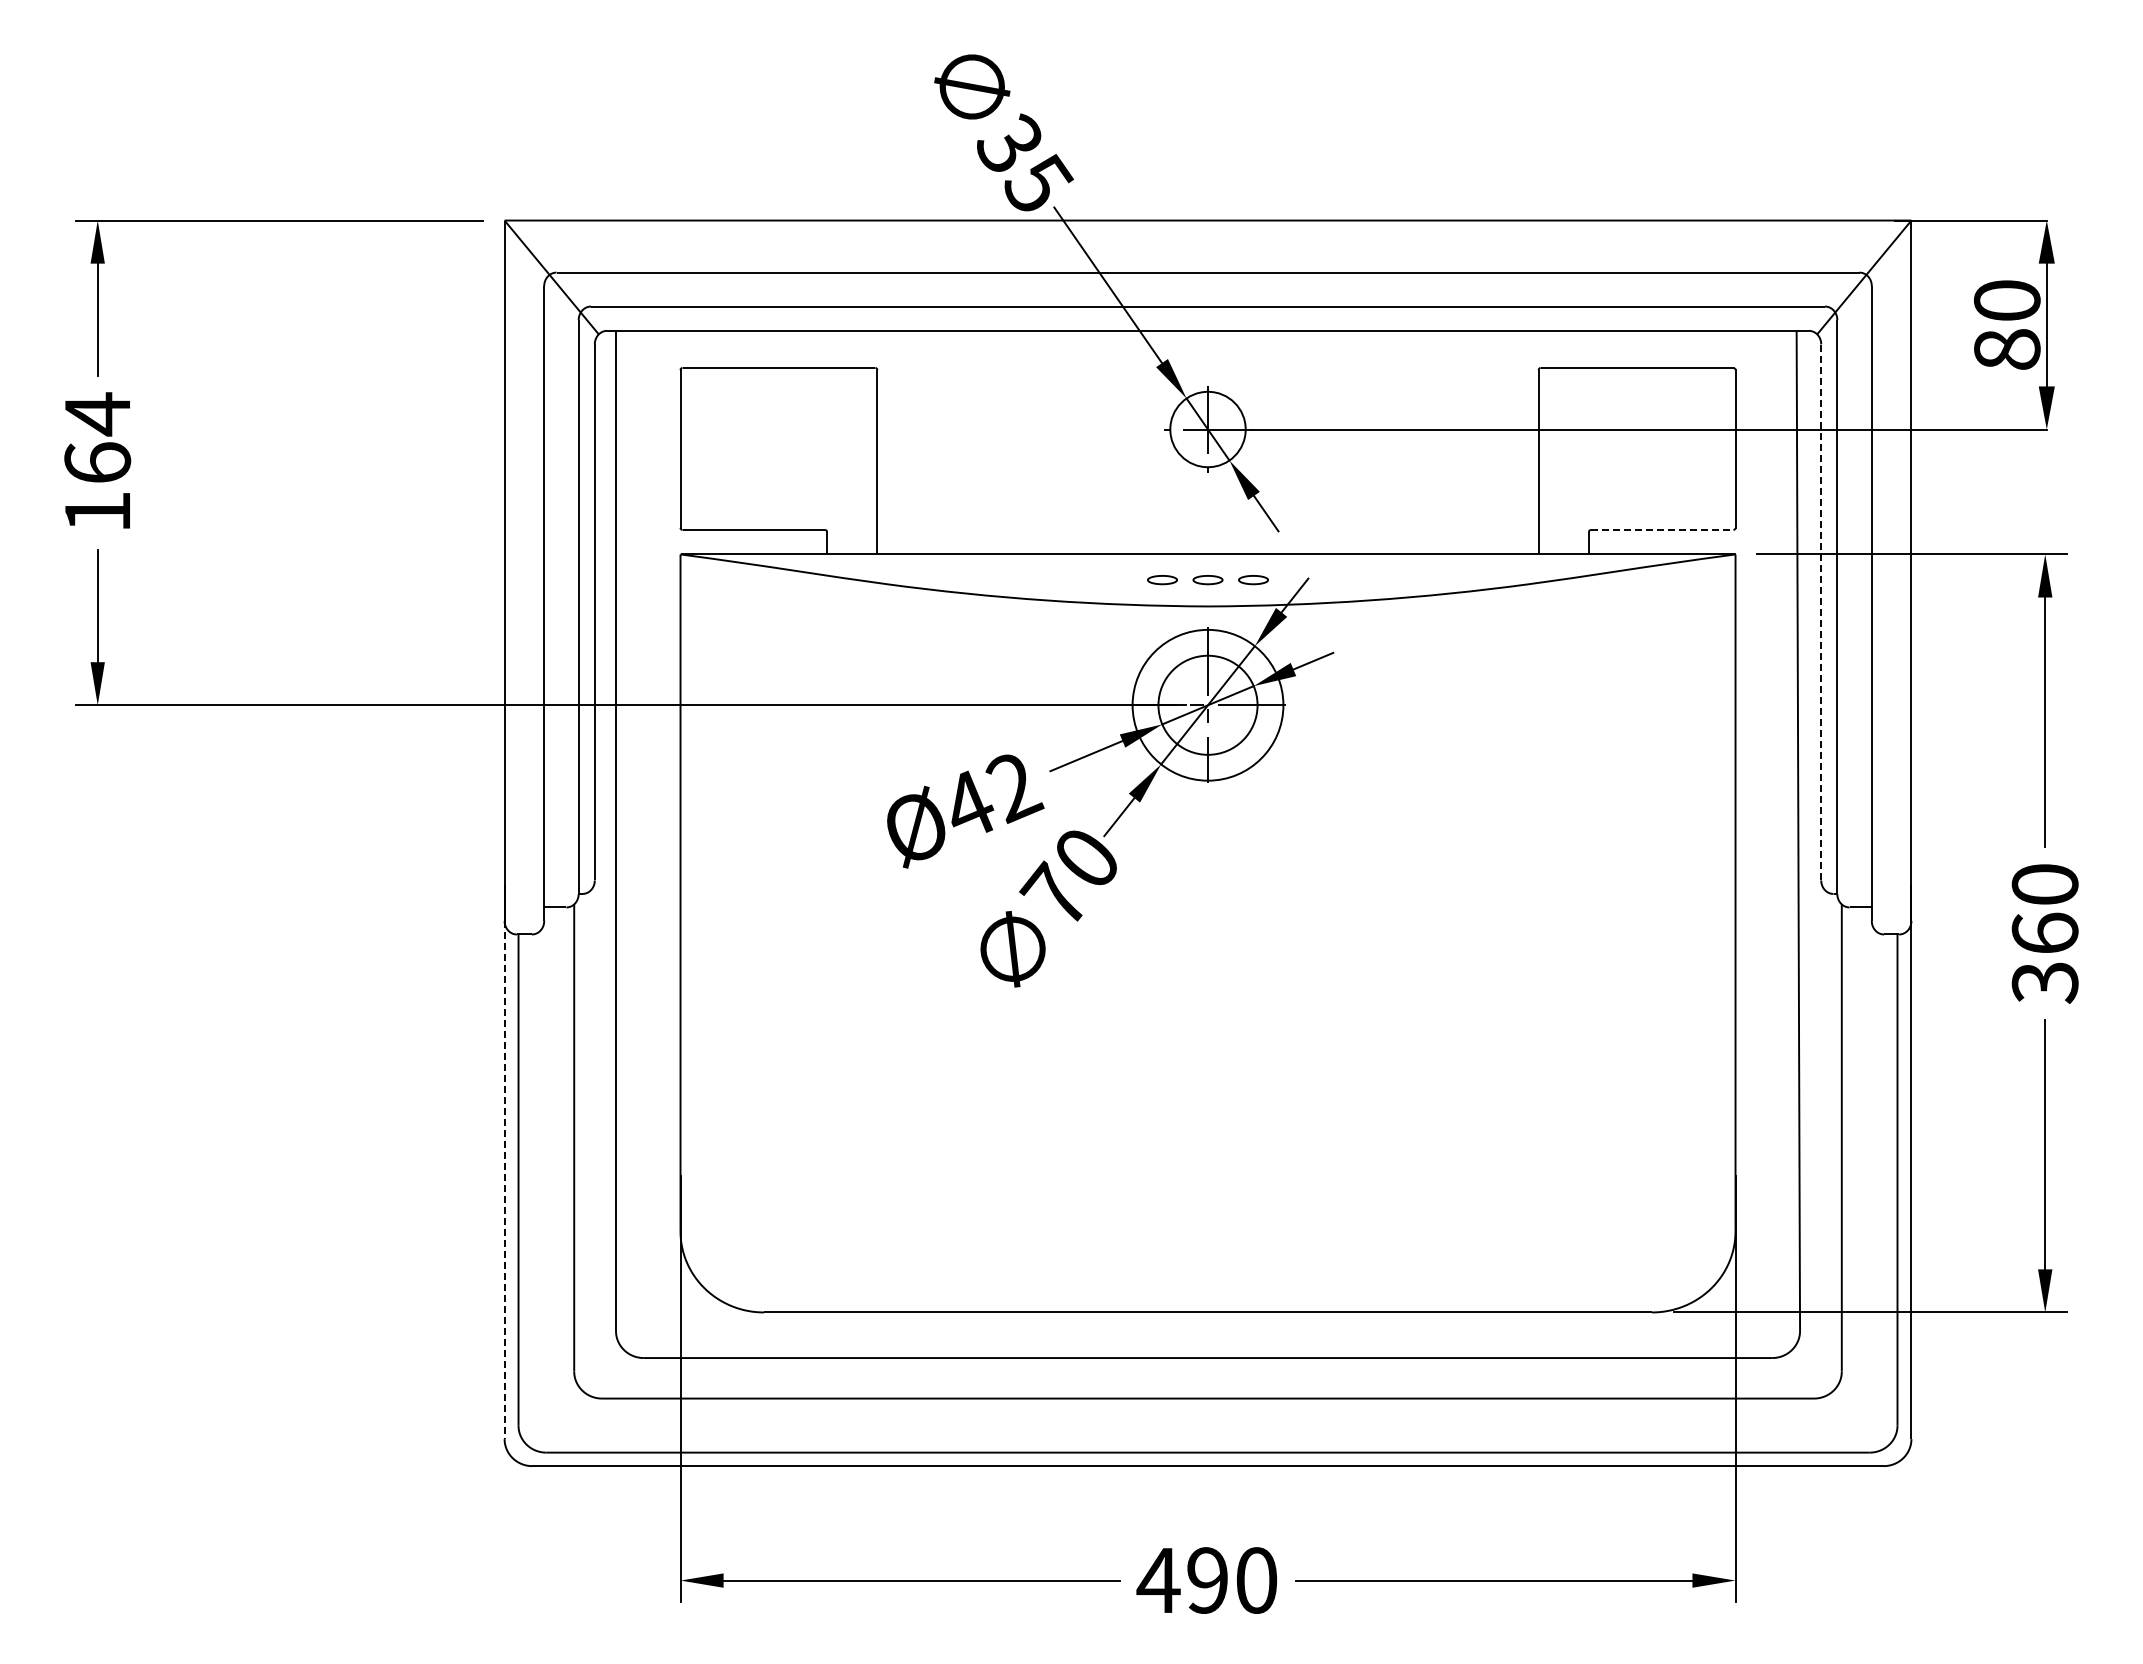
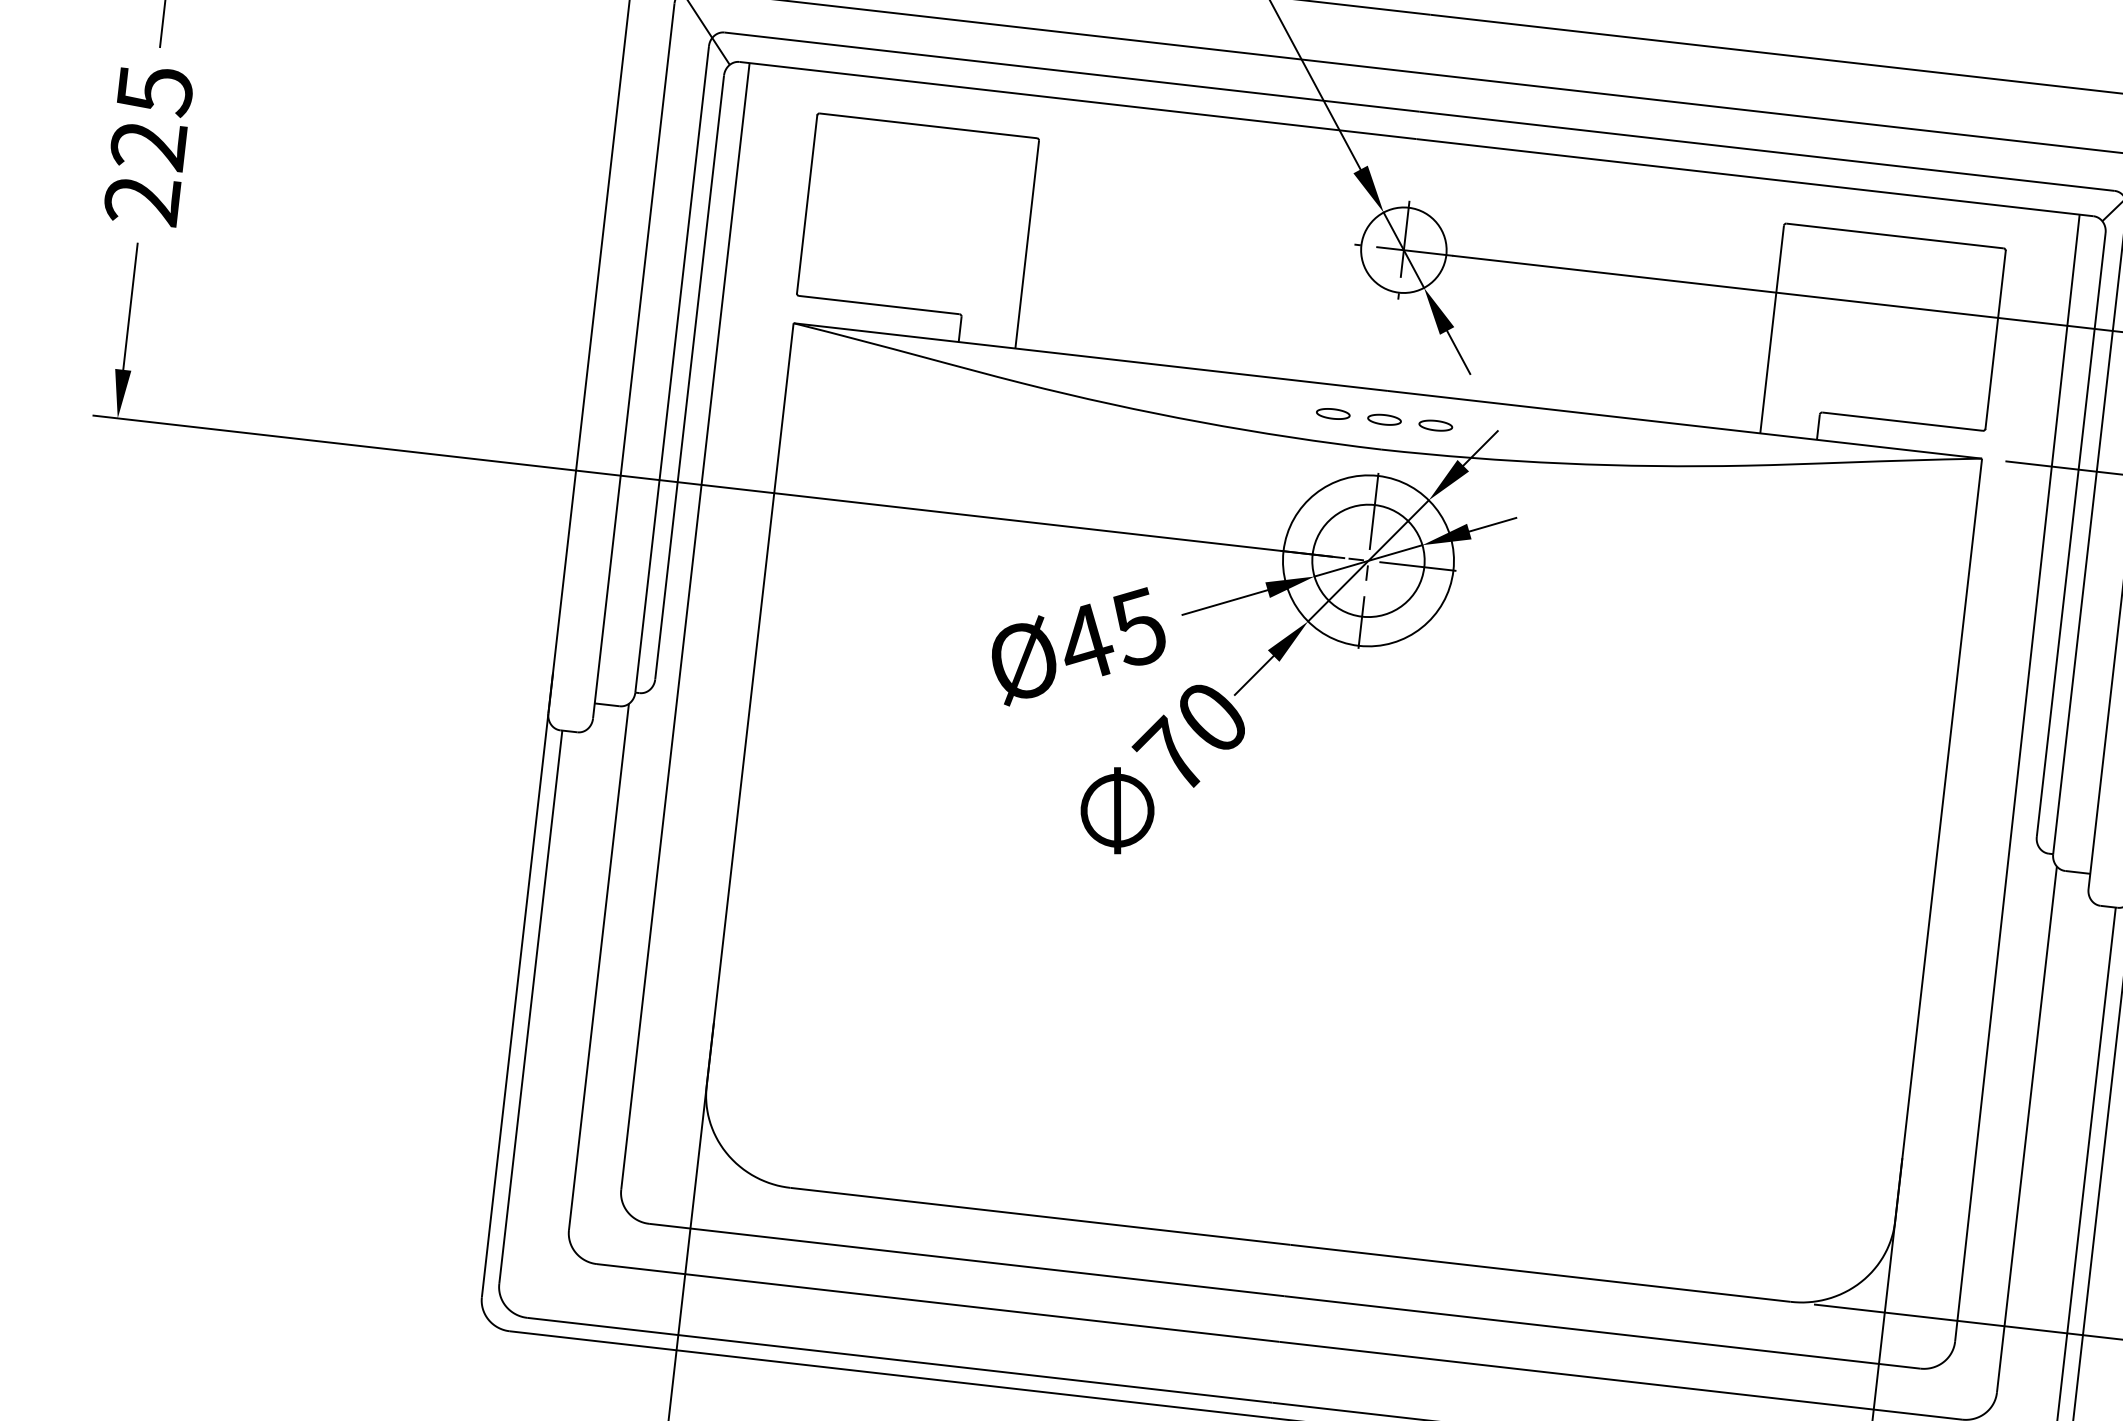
text: (97, 462) -> (148, 144), 164 -> 225
line: (1662, 529) -> (1903, 421), dashed -> solid
line: (1821, 611) -> (2071, 533), dashed -> solid
text: (1014, 786) -> (1140, 627), Ø42 -> Ø45
line: (504, 1180) -> (514, 1005), dashed -> solid

